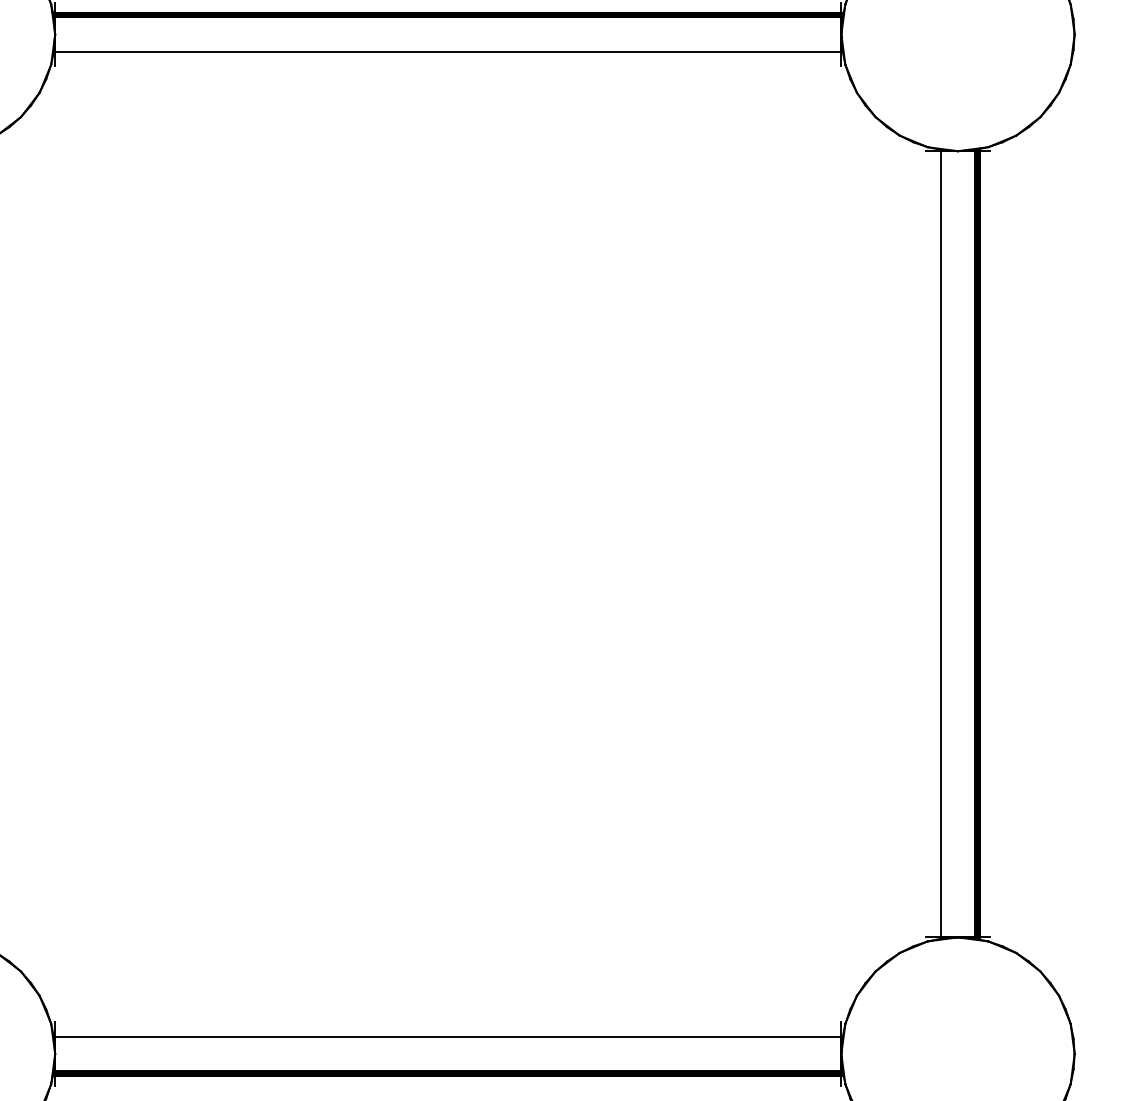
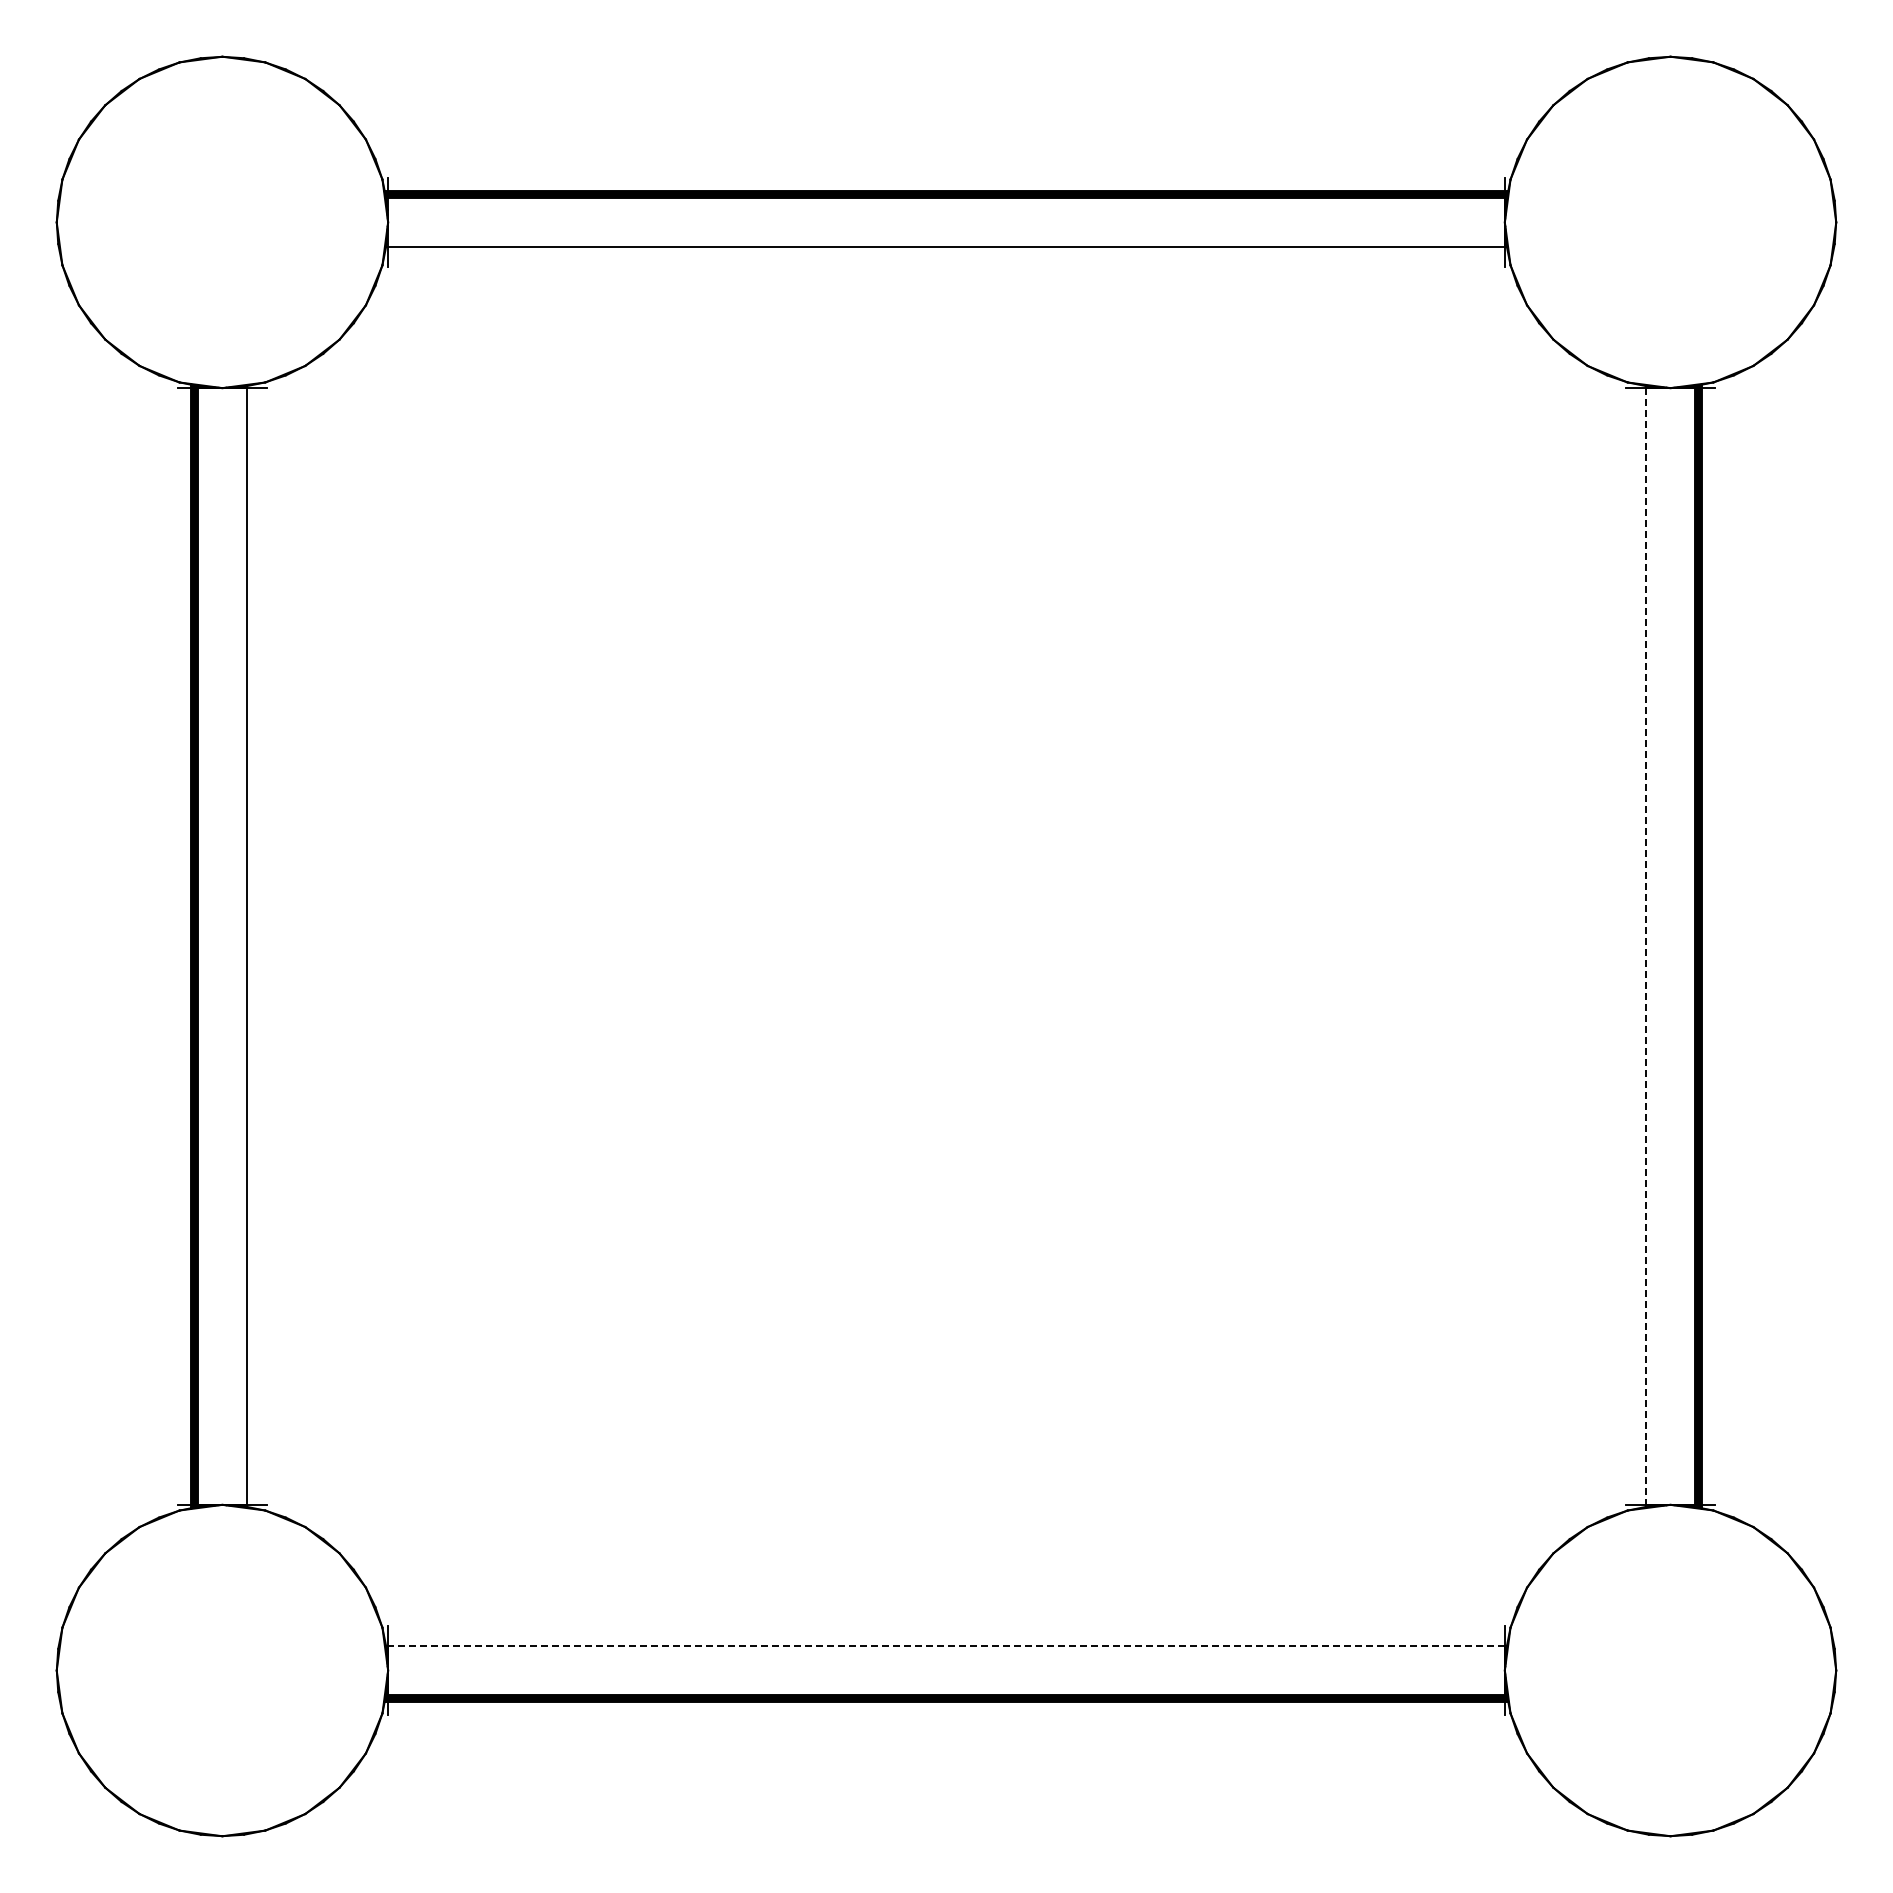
line: (940, 544) -> (1645, 946), solid -> dashed
line: (448, 1036) -> (946, 1645), solid -> dashed

